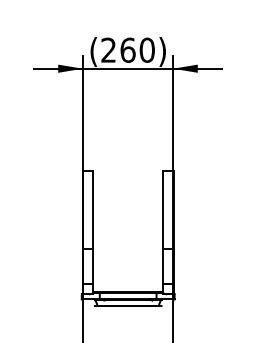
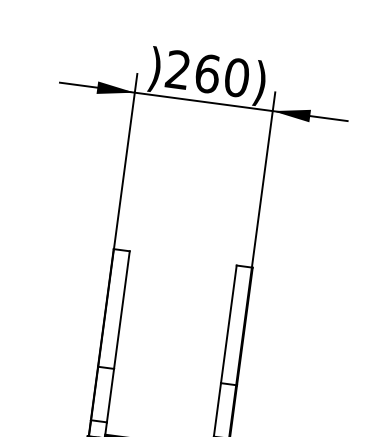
text: (93, 51) -> (154, 68), ( -> )

